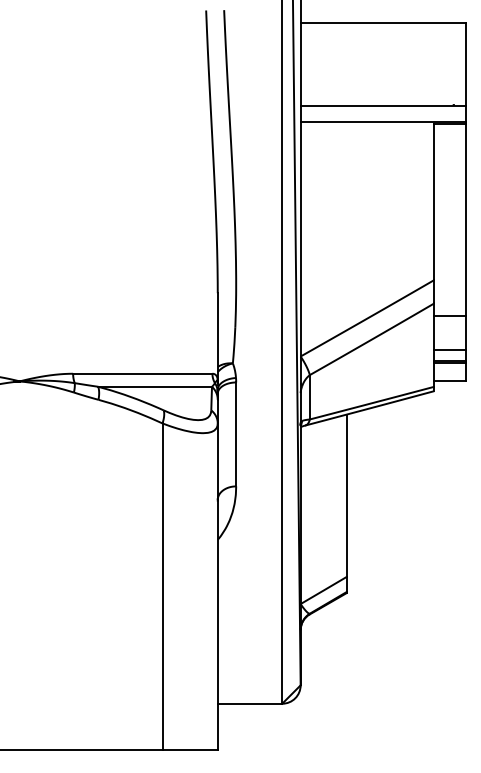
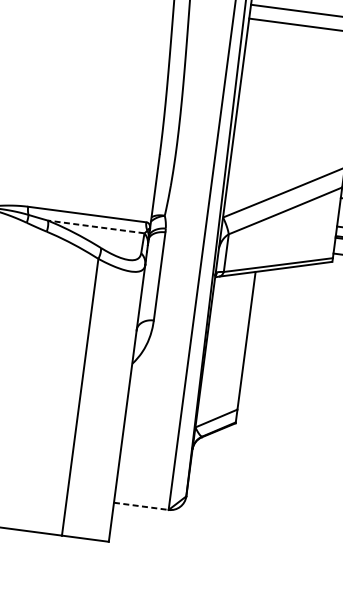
line: (155, 386) -> (96, 226), solid -> dashed
line: (250, 703) -> (141, 506), solid -> dashed

